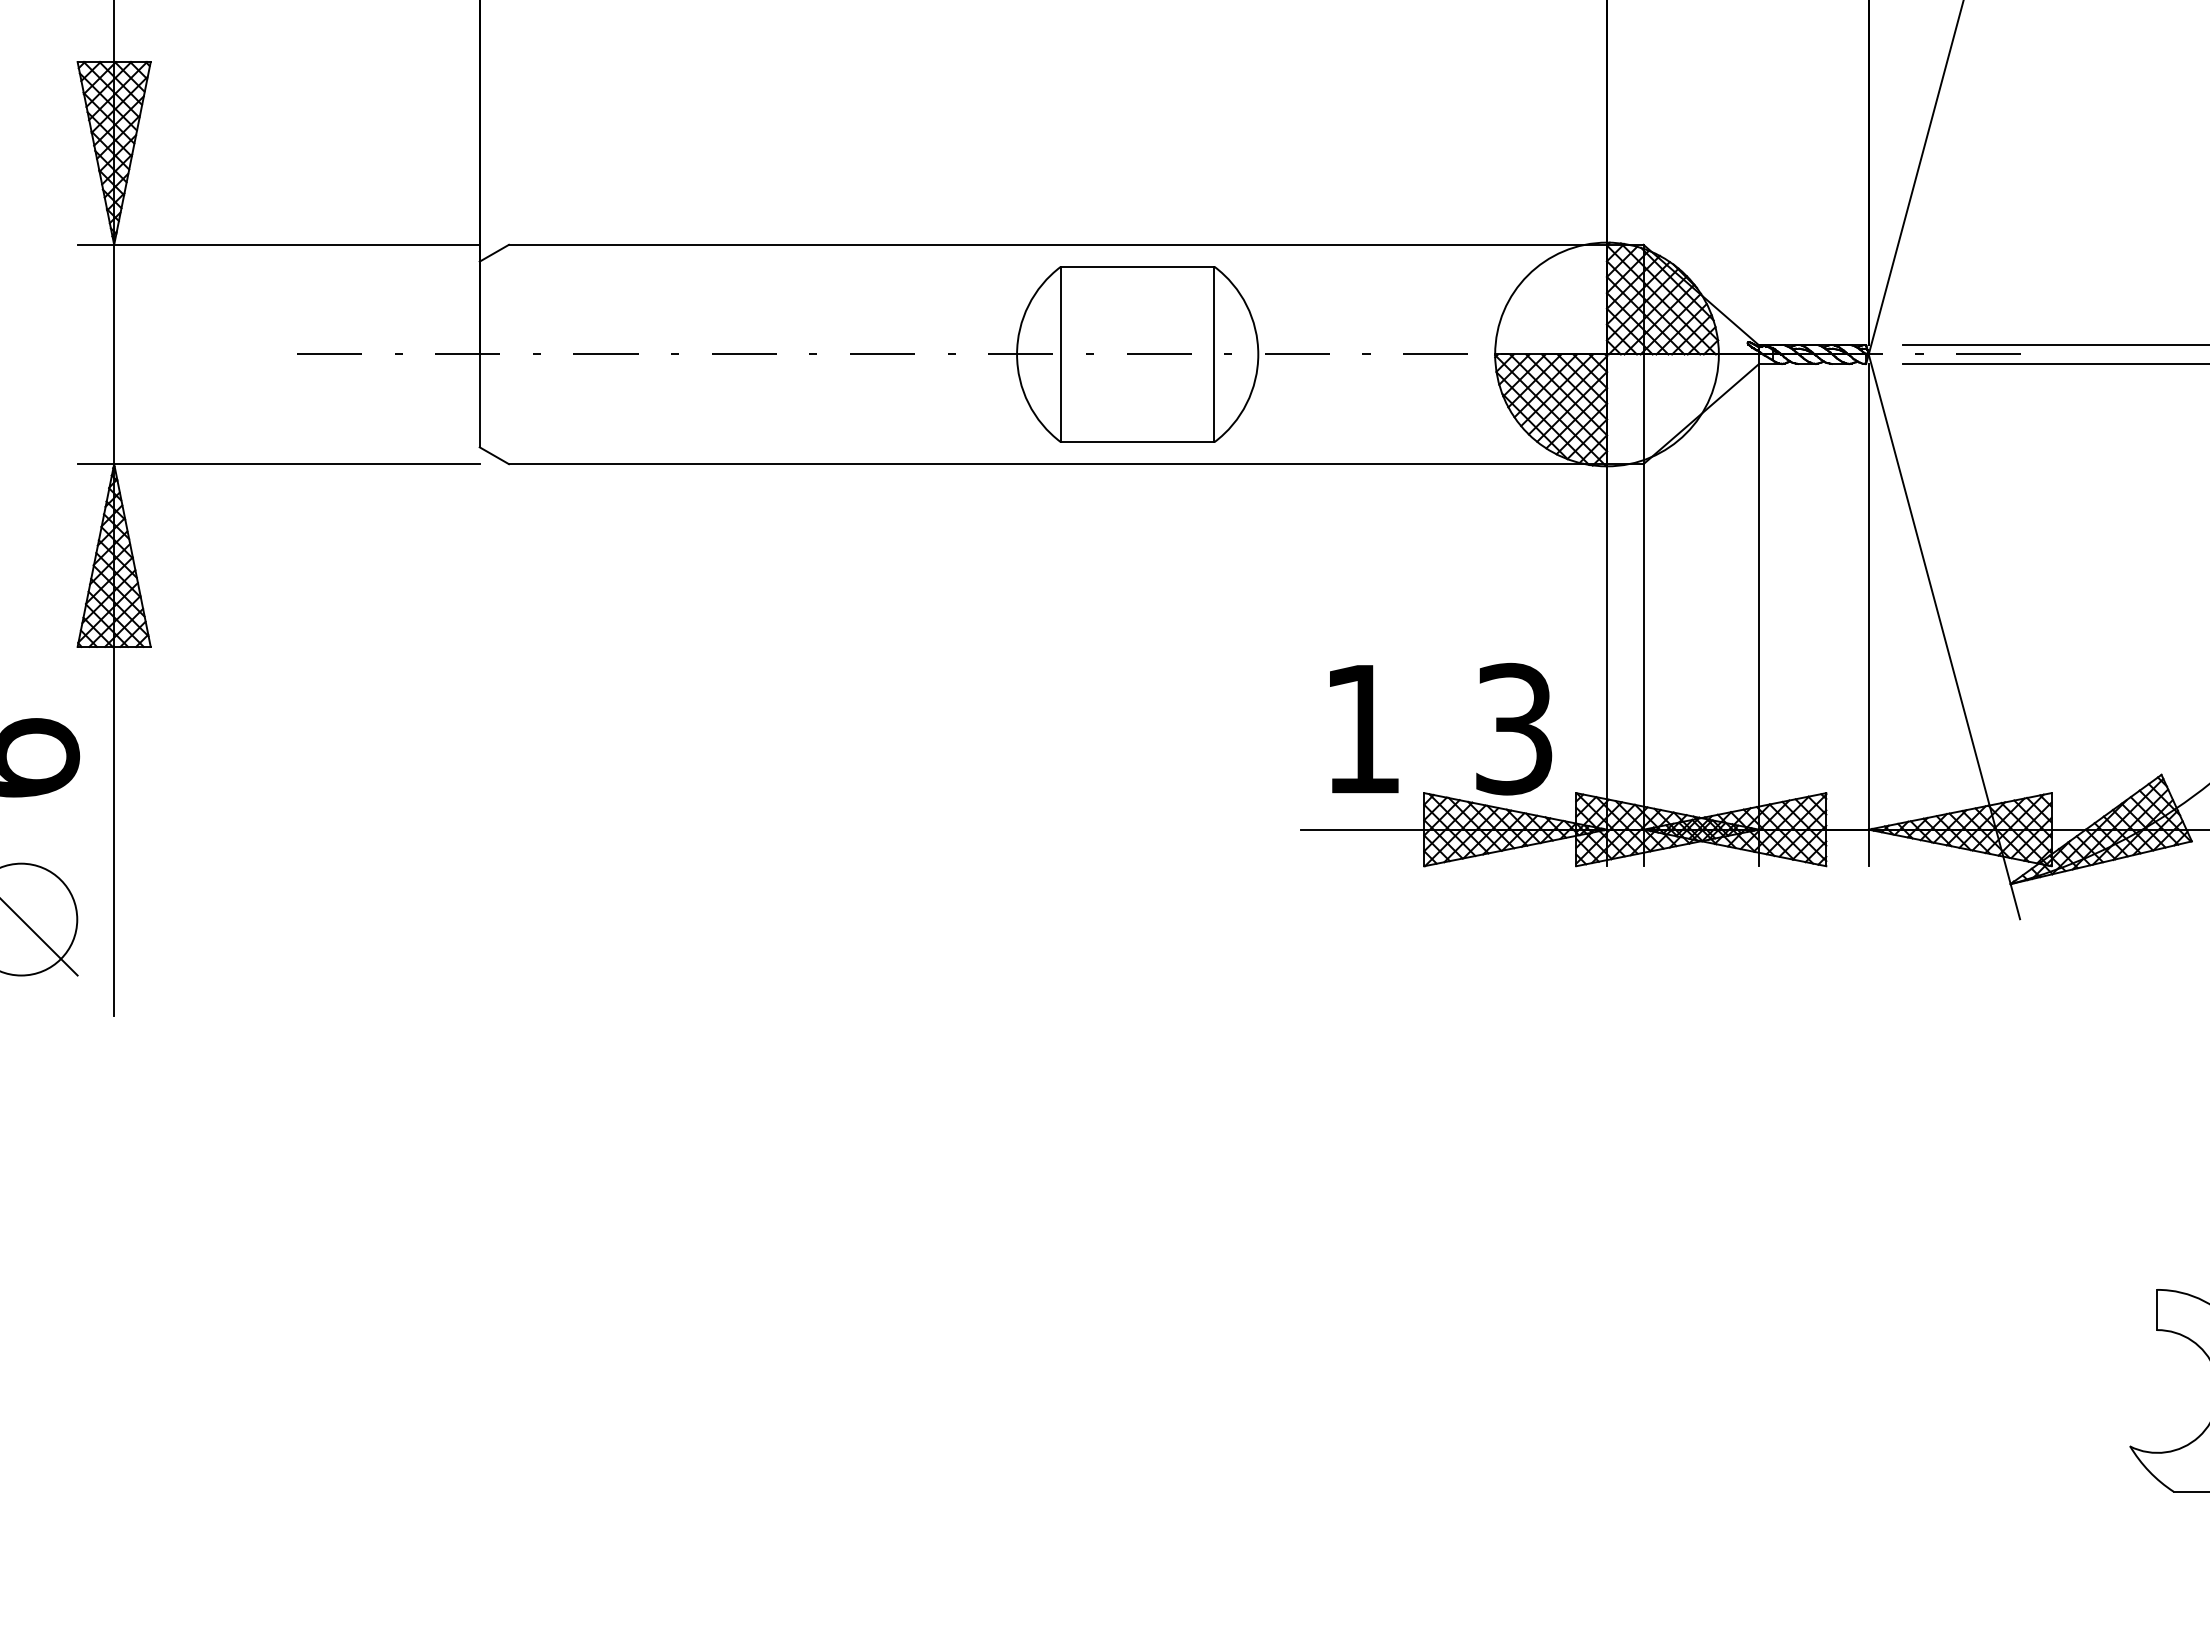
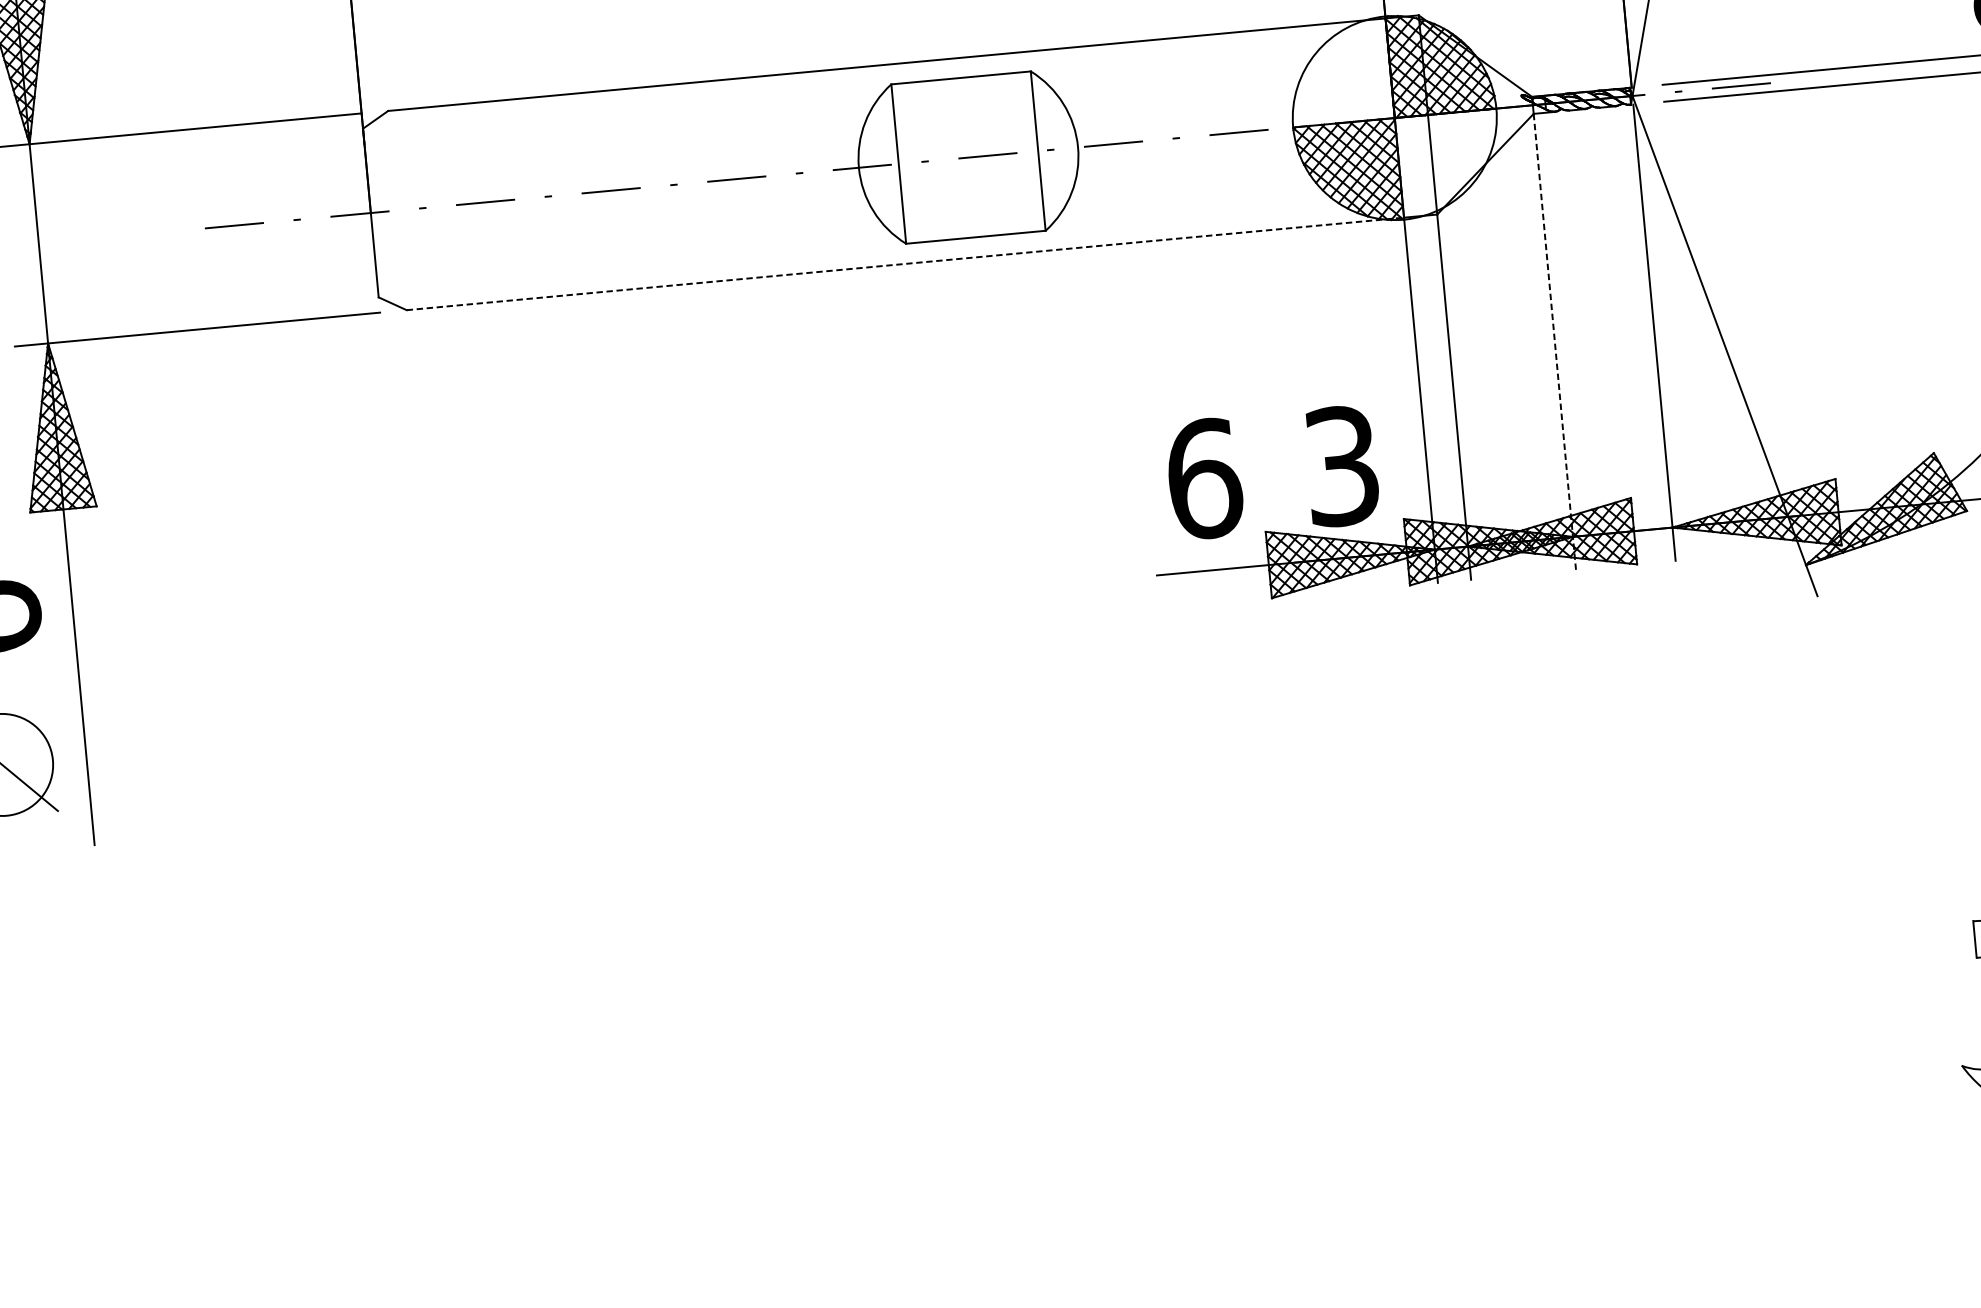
line: (1058, 464) -> (905, 264), solid -> dashed
line: (1759, 615) -> (1555, 342), solid -> dashed
text: (1363, 728) -> (1205, 478), 1 -> 6

